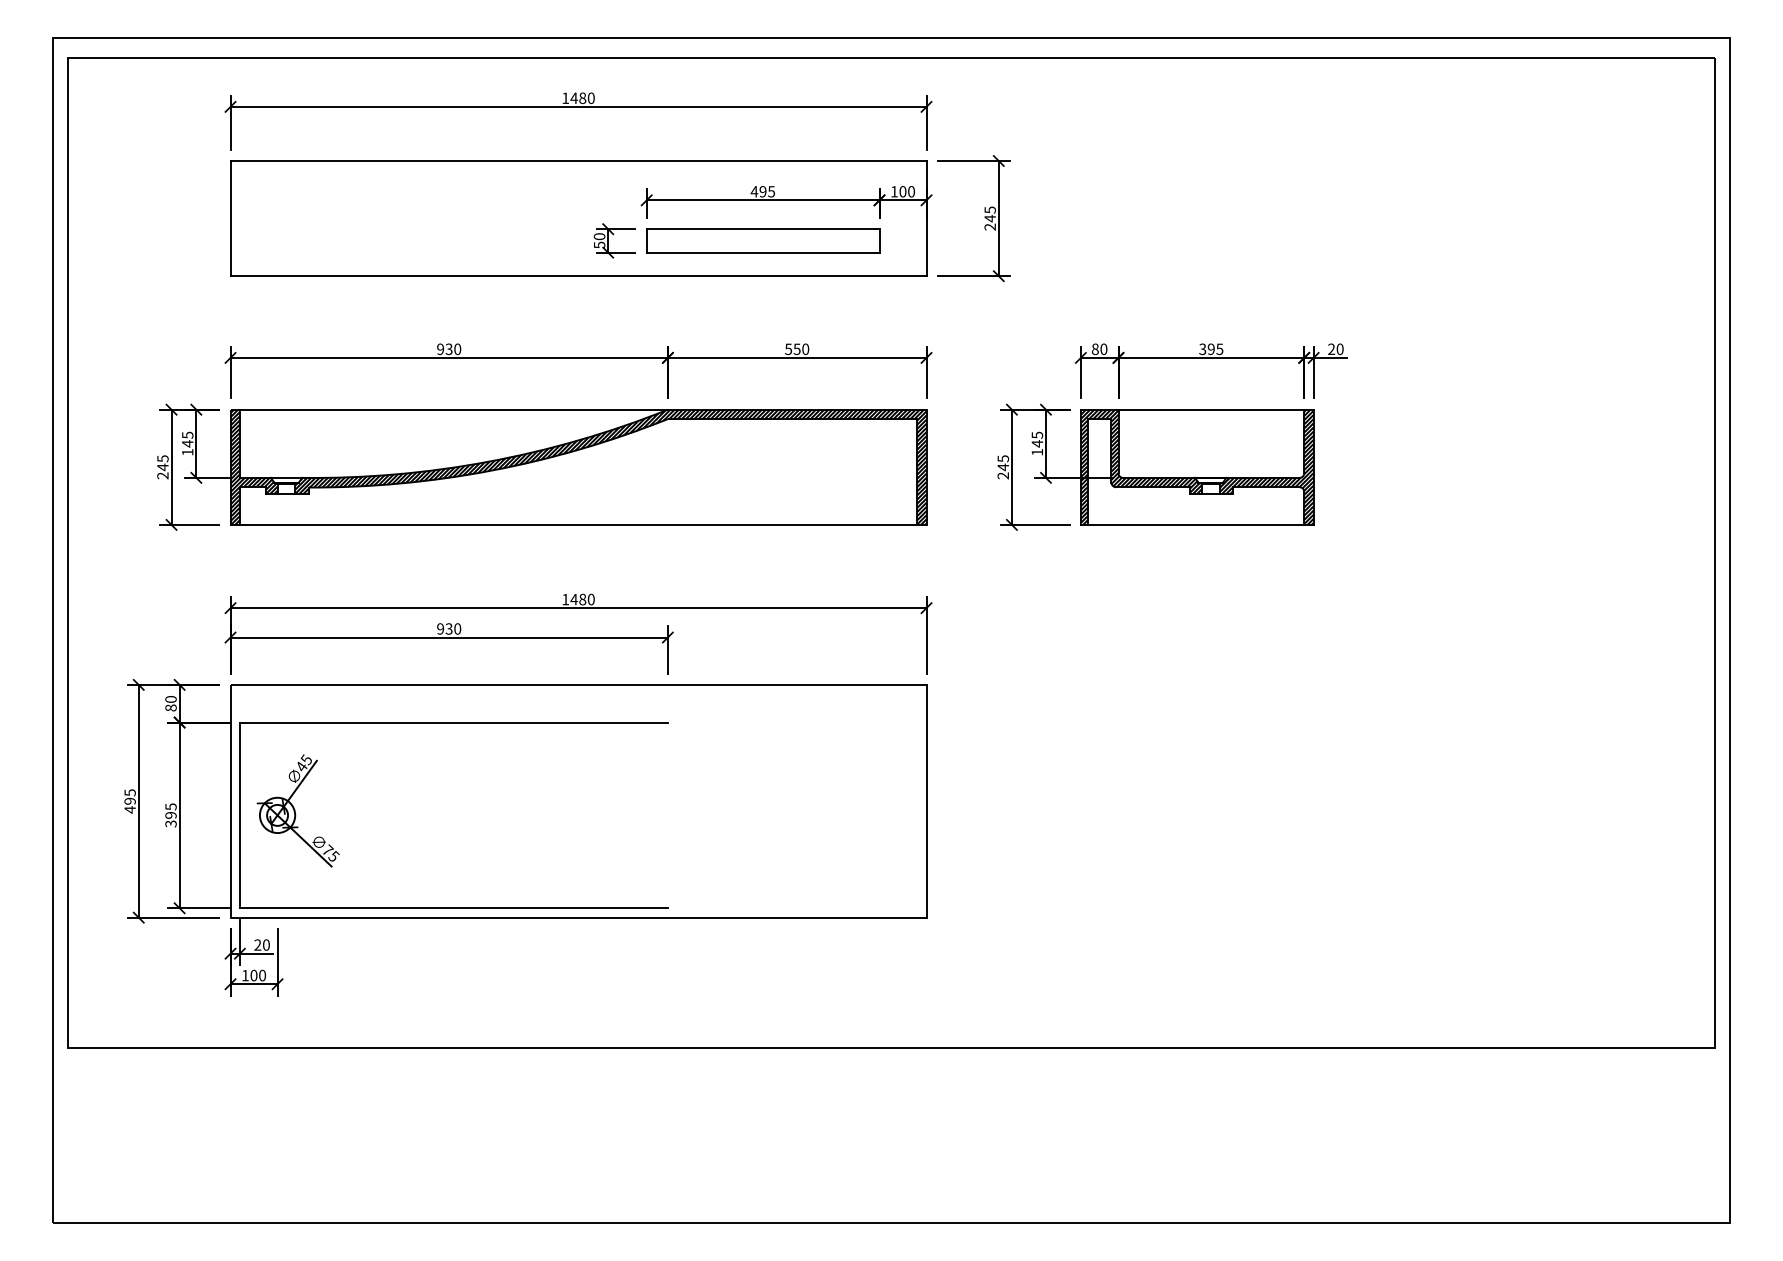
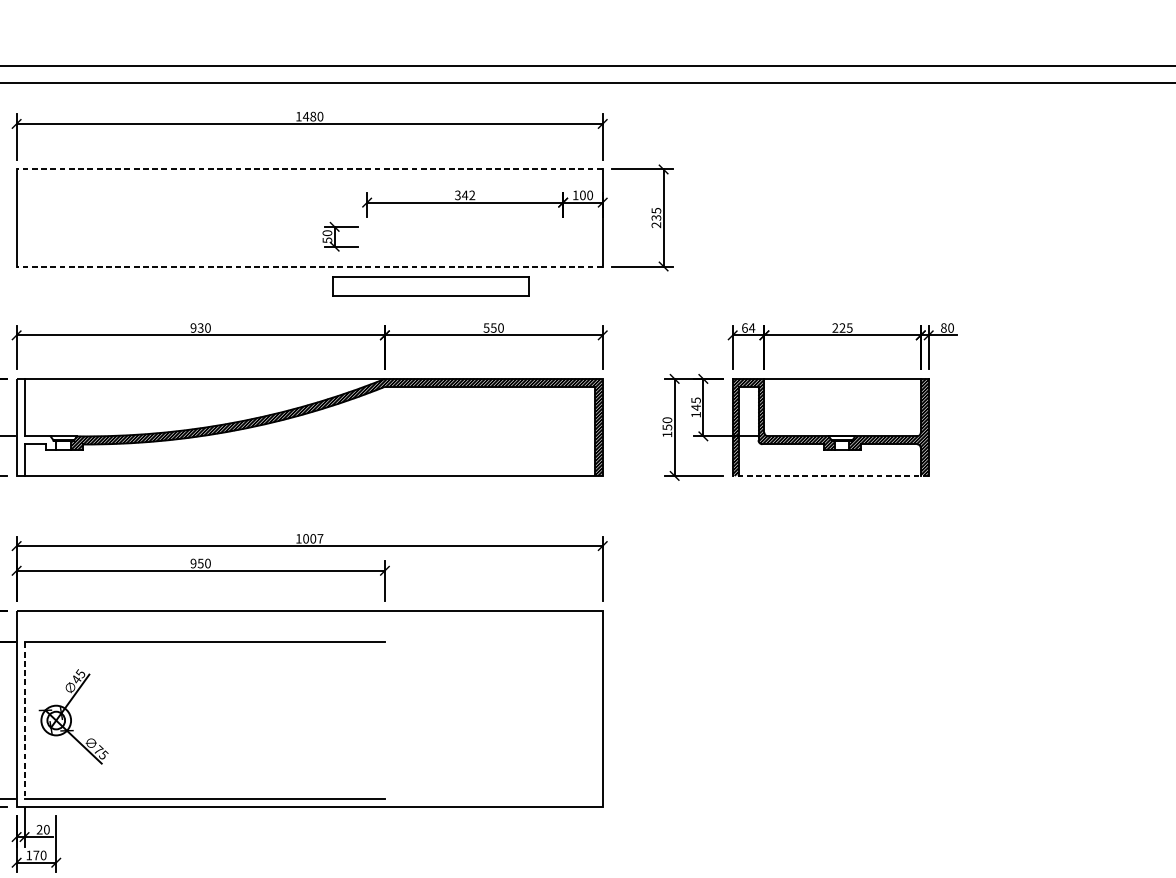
line: (578, 160) -> (309, 169), solid -> dashed
text: (762, 191) -> (464, 195), 495 -> 342
text: (989, 218) -> (655, 217), 245 -> 235
part: (763, 240) -> (431, 286), moved
line: (578, 276) -> (309, 266), solid -> dashed
text: (1099, 349) -> (748, 328), 80 -> 64
text: (1206, 349) -> (838, 328), 395 -> 225
text: (1331, 349) -> (943, 328), 20 -> 80
hatch: (253, 466) -> (35, 426), removed
text: (1003, 467) -> (667, 427), 245 -> 150
line: (1196, 524) -> (830, 475), solid -> dashed
text: (582, 599) -> (313, 538), 1480 -> 1007
text: (449, 628) -> (201, 563), 930 -> 950
line: (239, 815) -> (24, 720), solid -> dashed
text: (253, 975) -> (35, 855), 100 -> 170

